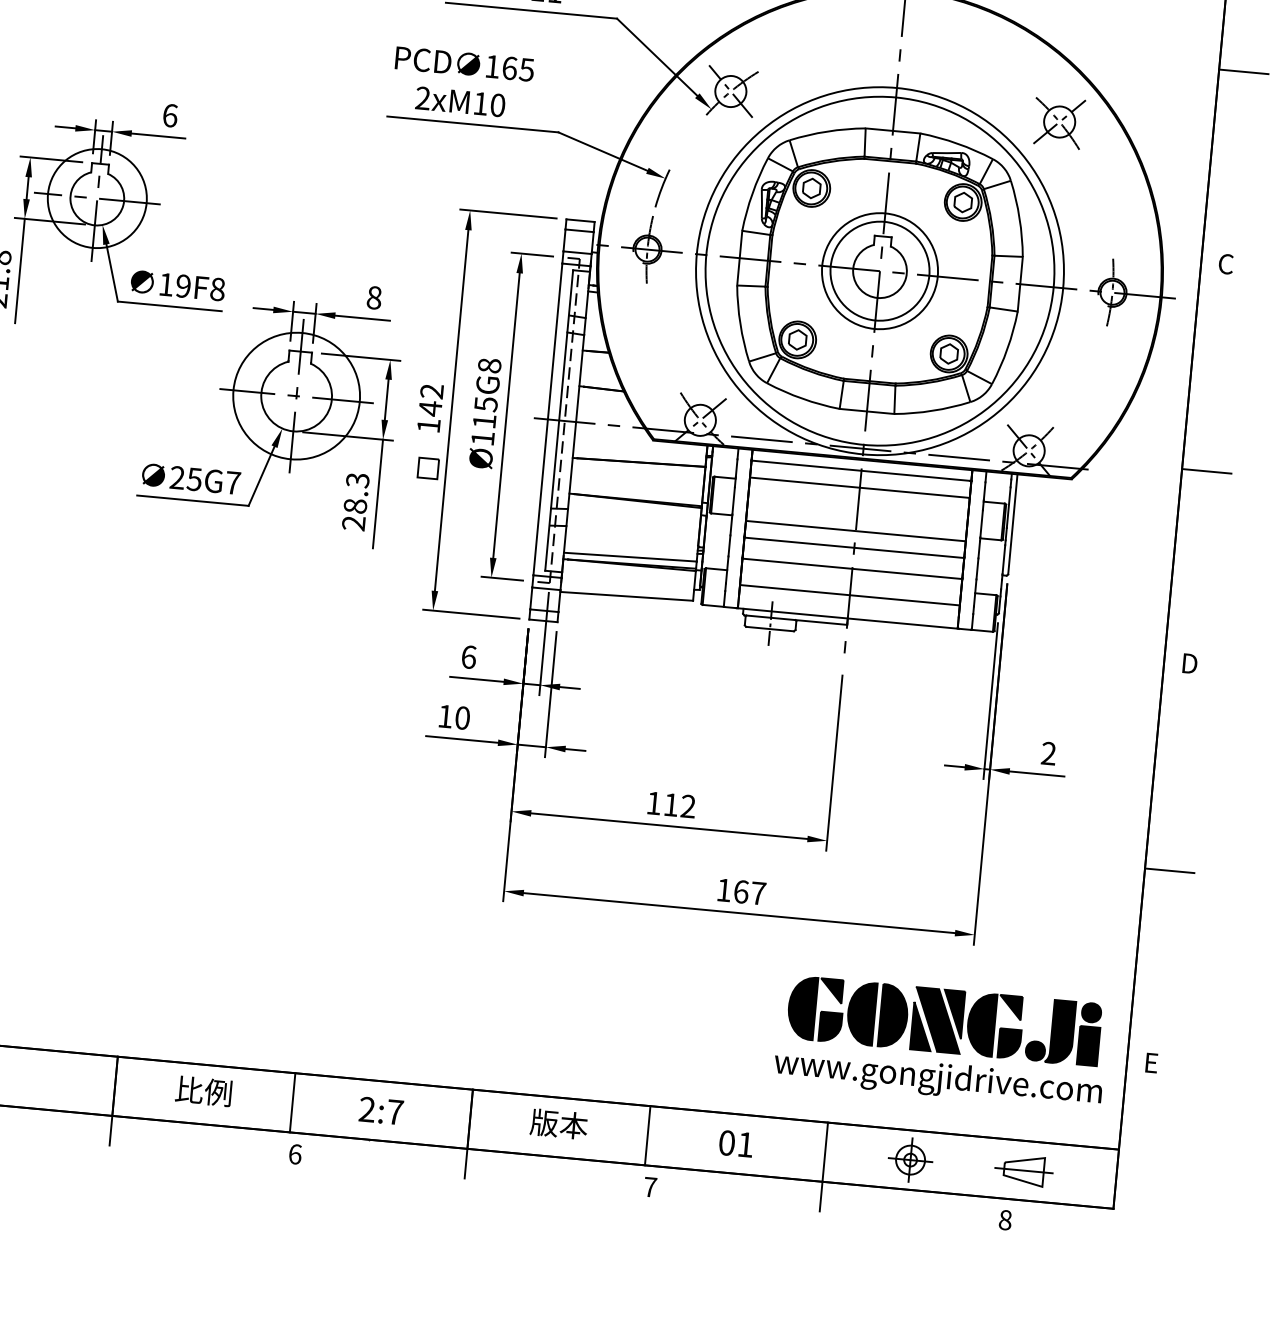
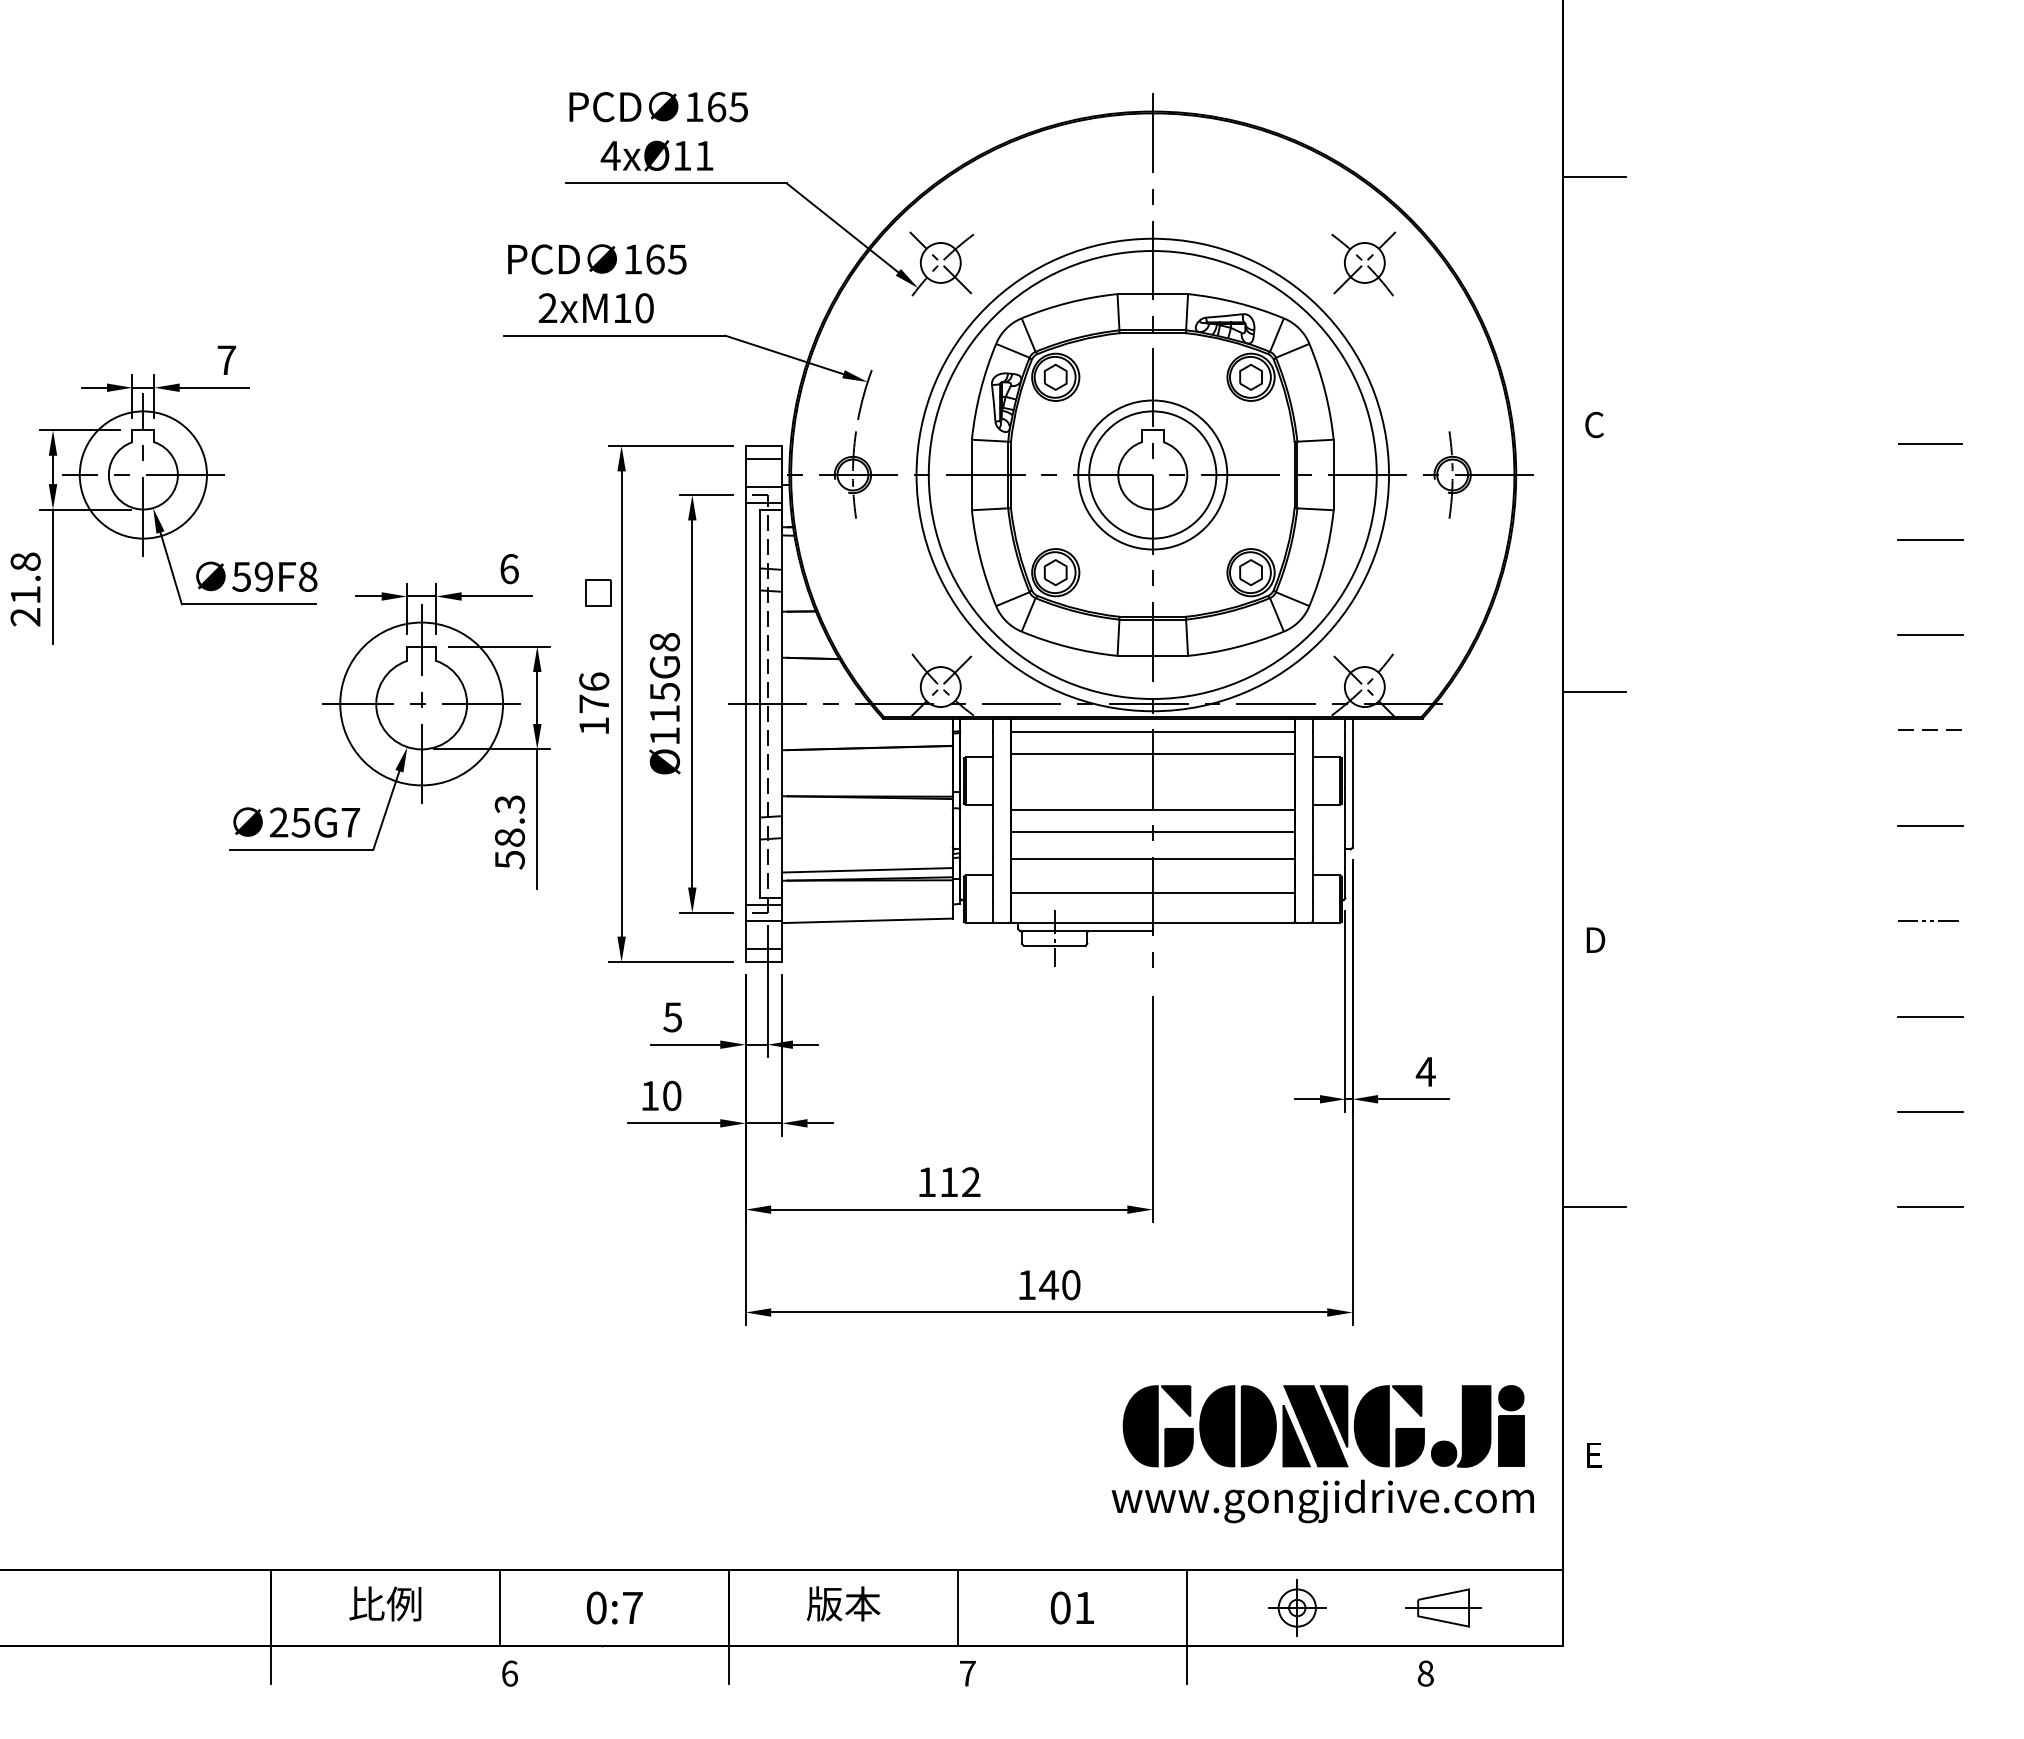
text: (170, 115) -> (226, 360), 6 -> 7
text: (166, 284) -> (241, 576), 19F8 -> 59F8
text: (374, 298) -> (509, 569), 8 -> 6
text: (431, 400) -> (594, 693), 142 -> 176
part: (428, 468) -> (598, 592), moved
text: (353, 523) -> (509, 859), 28.3 -> 58.3
text: (468, 657) -> (672, 1017), 6 -> 5
text: (1048, 753) -> (1425, 1071), 2 -> 4
text: (749, 892) -> (1059, 1285), 167 -> 140
text: (367, 1109) -> (596, 1607), 2:7 -> 0:7

